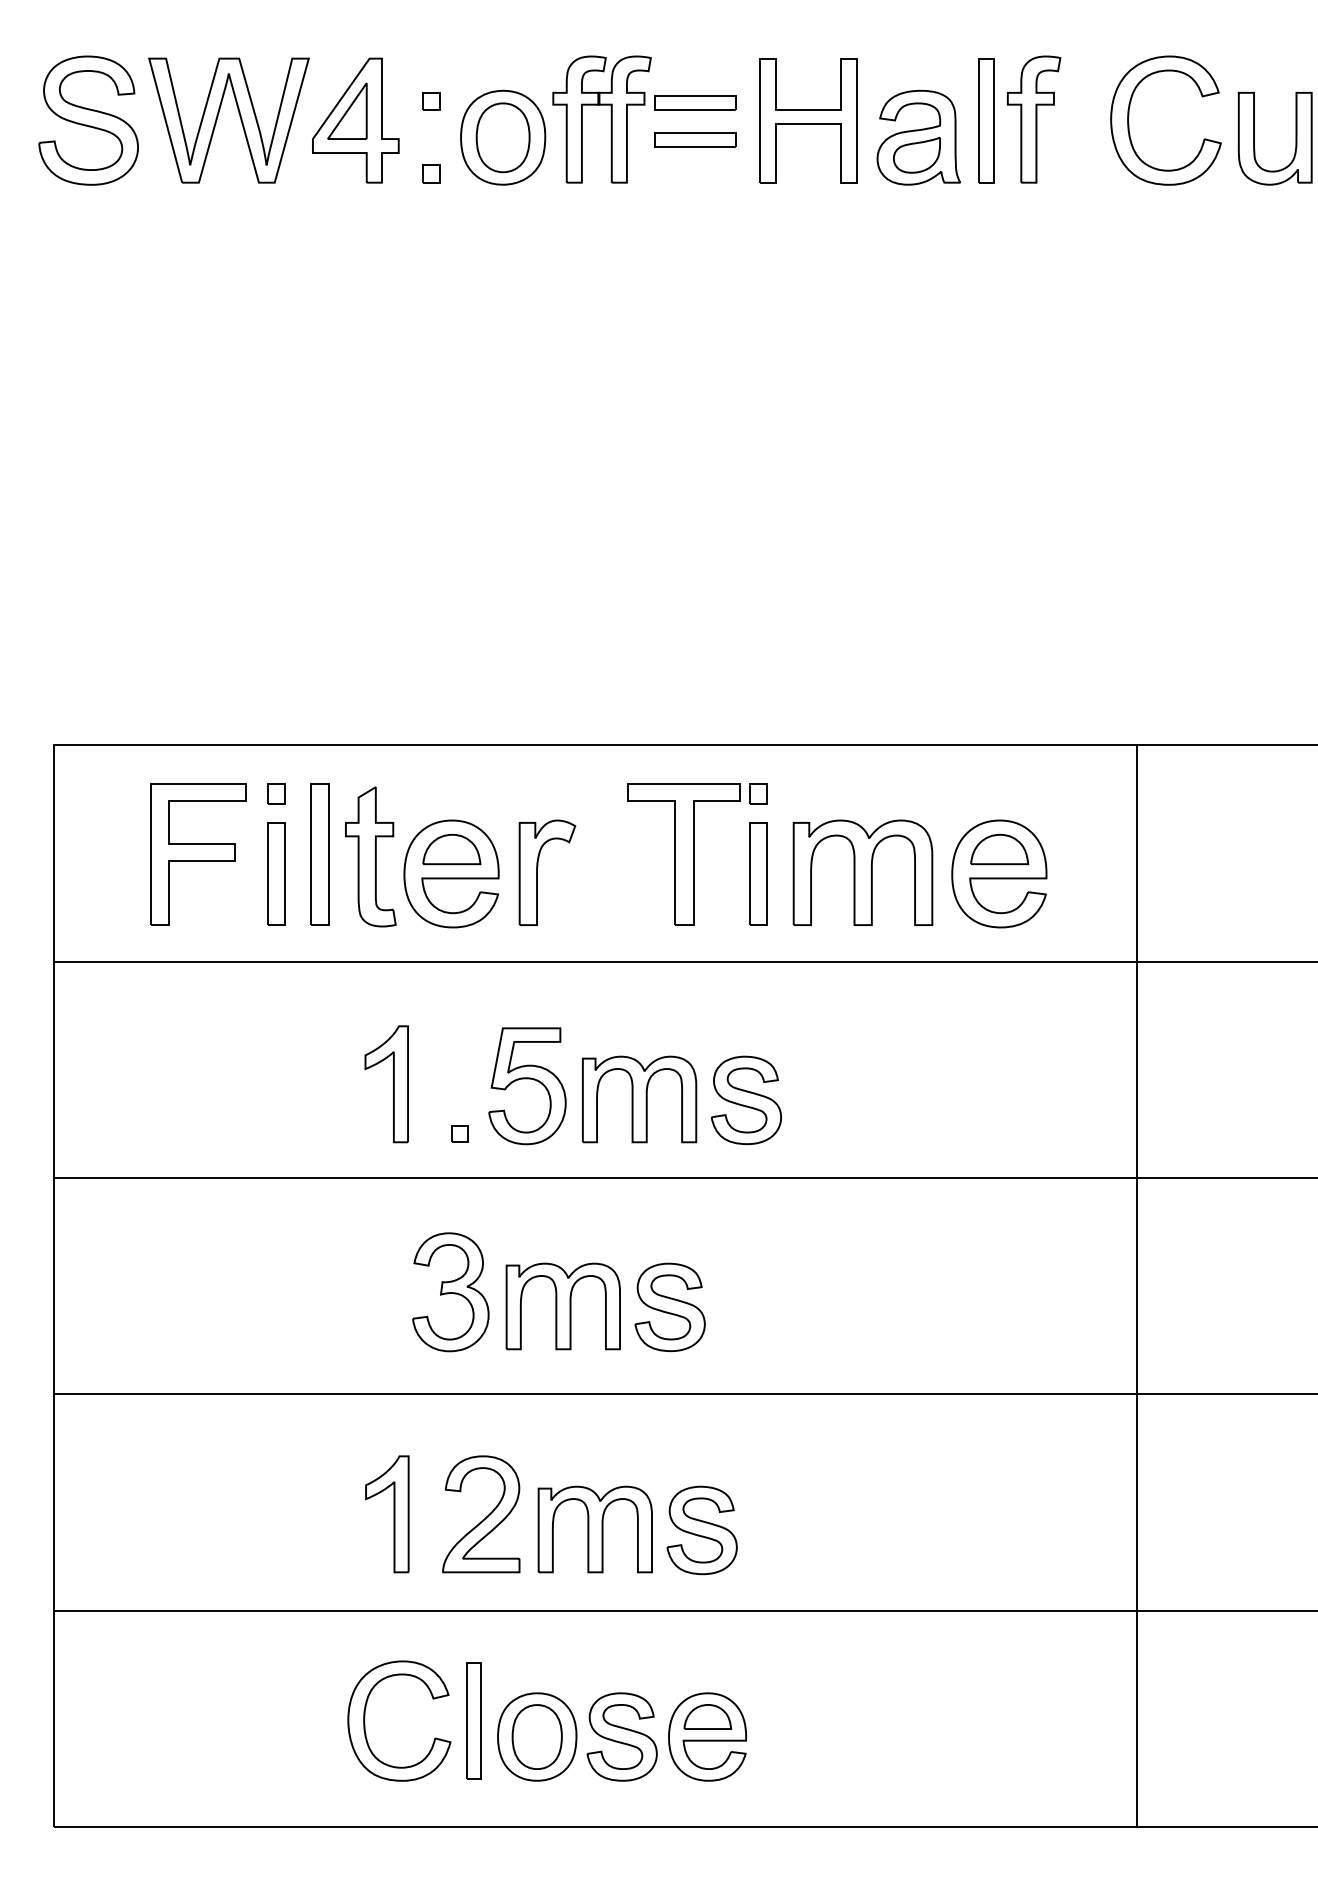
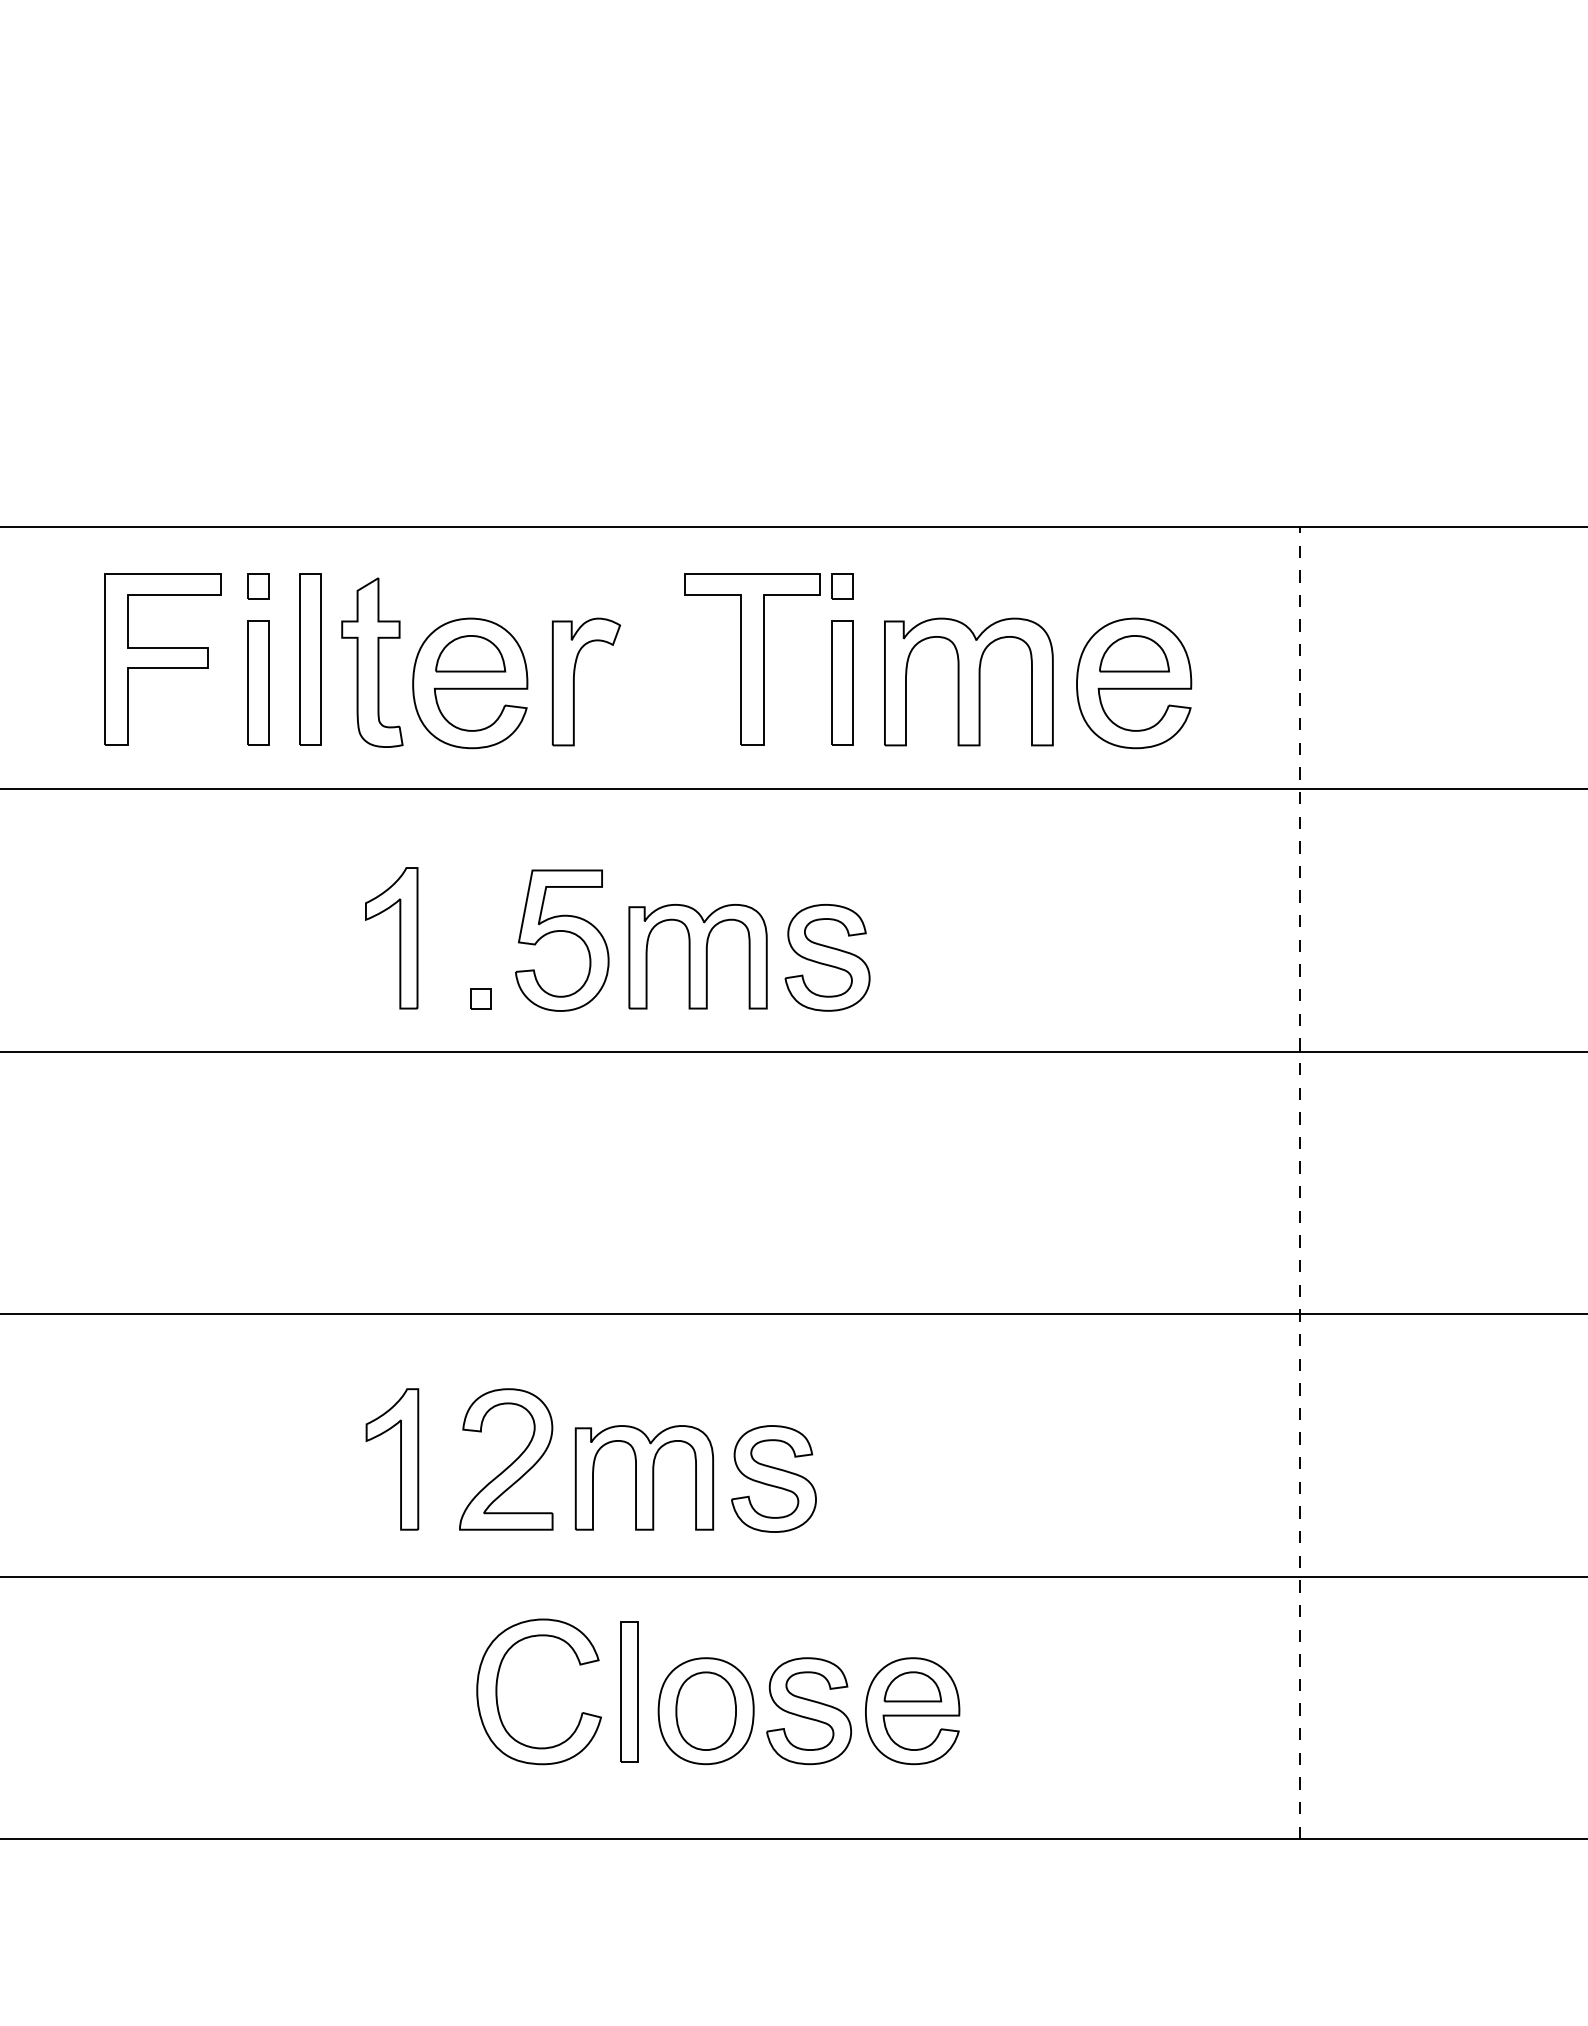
line: (1136, 1285) -> (1300, 1182), solid -> dashed
part: (558, 1292) -> (599, 1190), removed
part: (547, 1720) -> (718, 1691), moved

